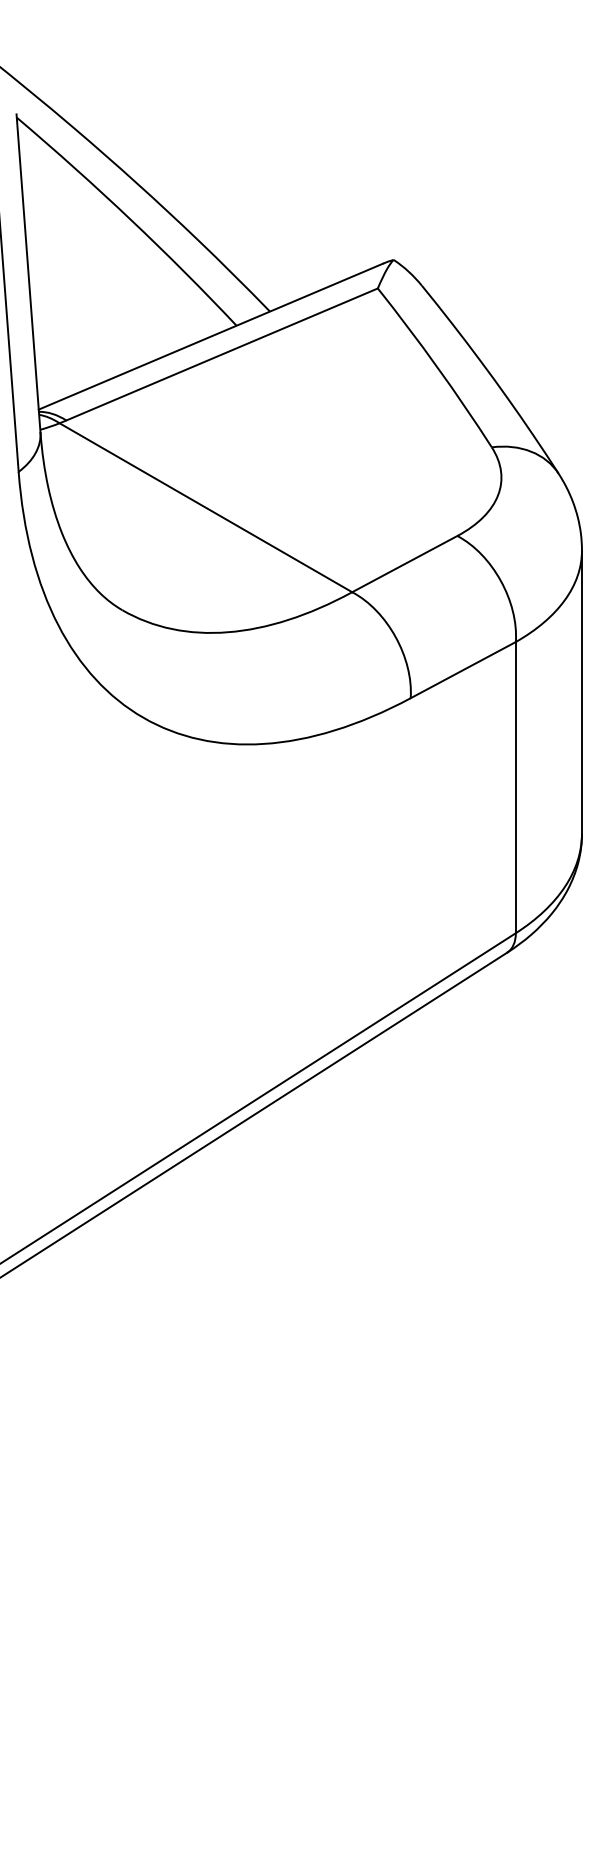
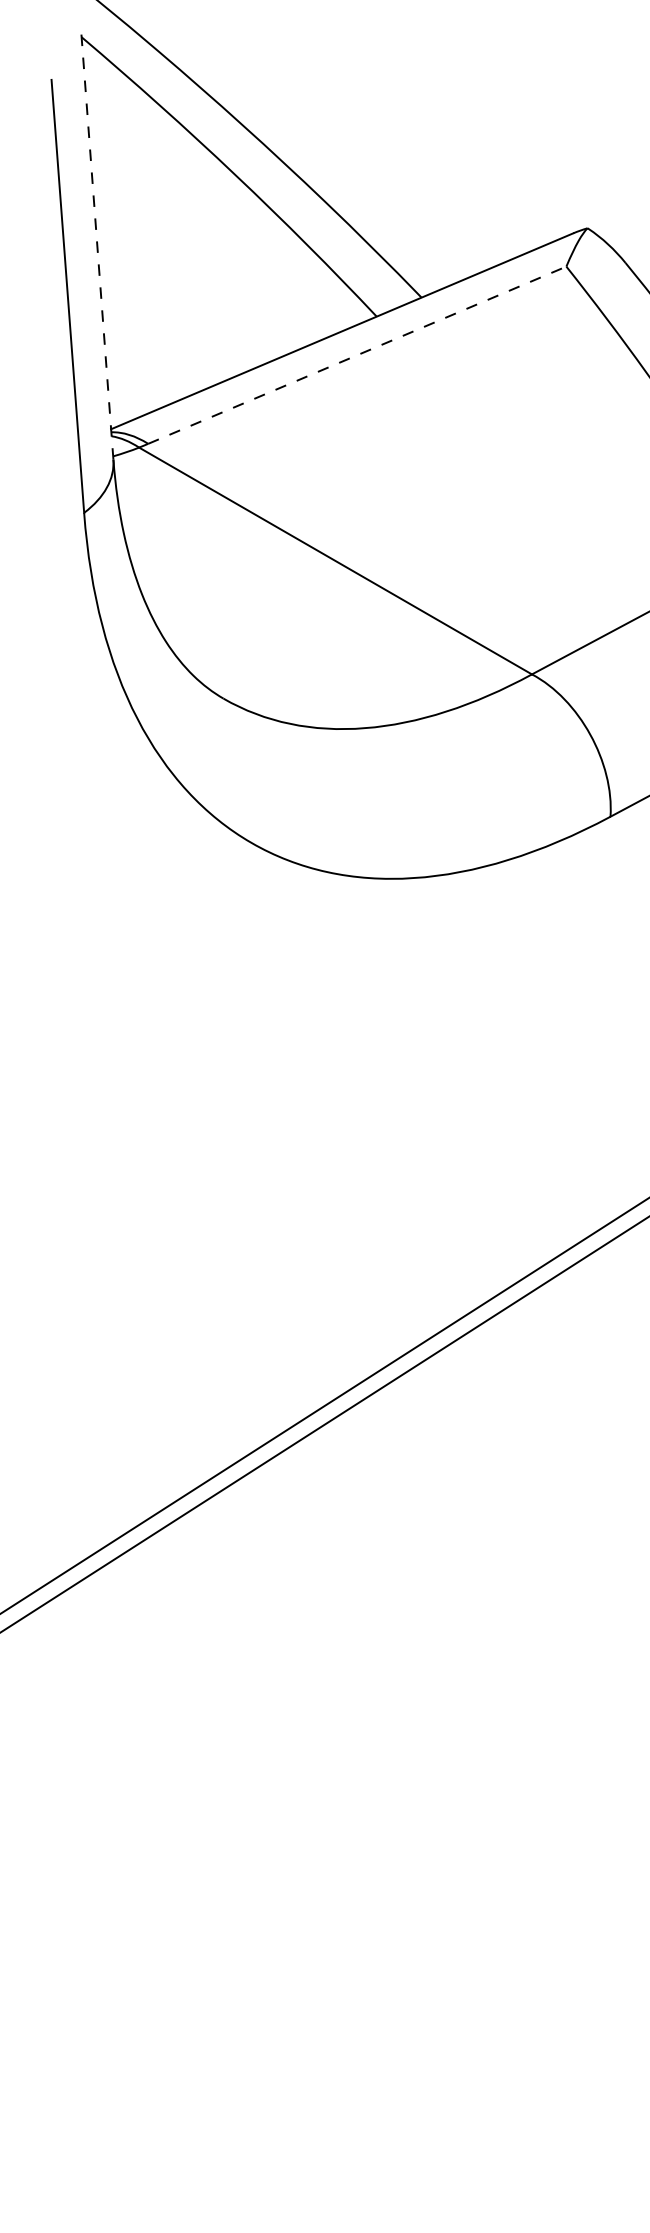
line: (28, 272) -> (97, 245), solid -> dashed
line: (222, 354) -> (357, 355), solid -> dashed

